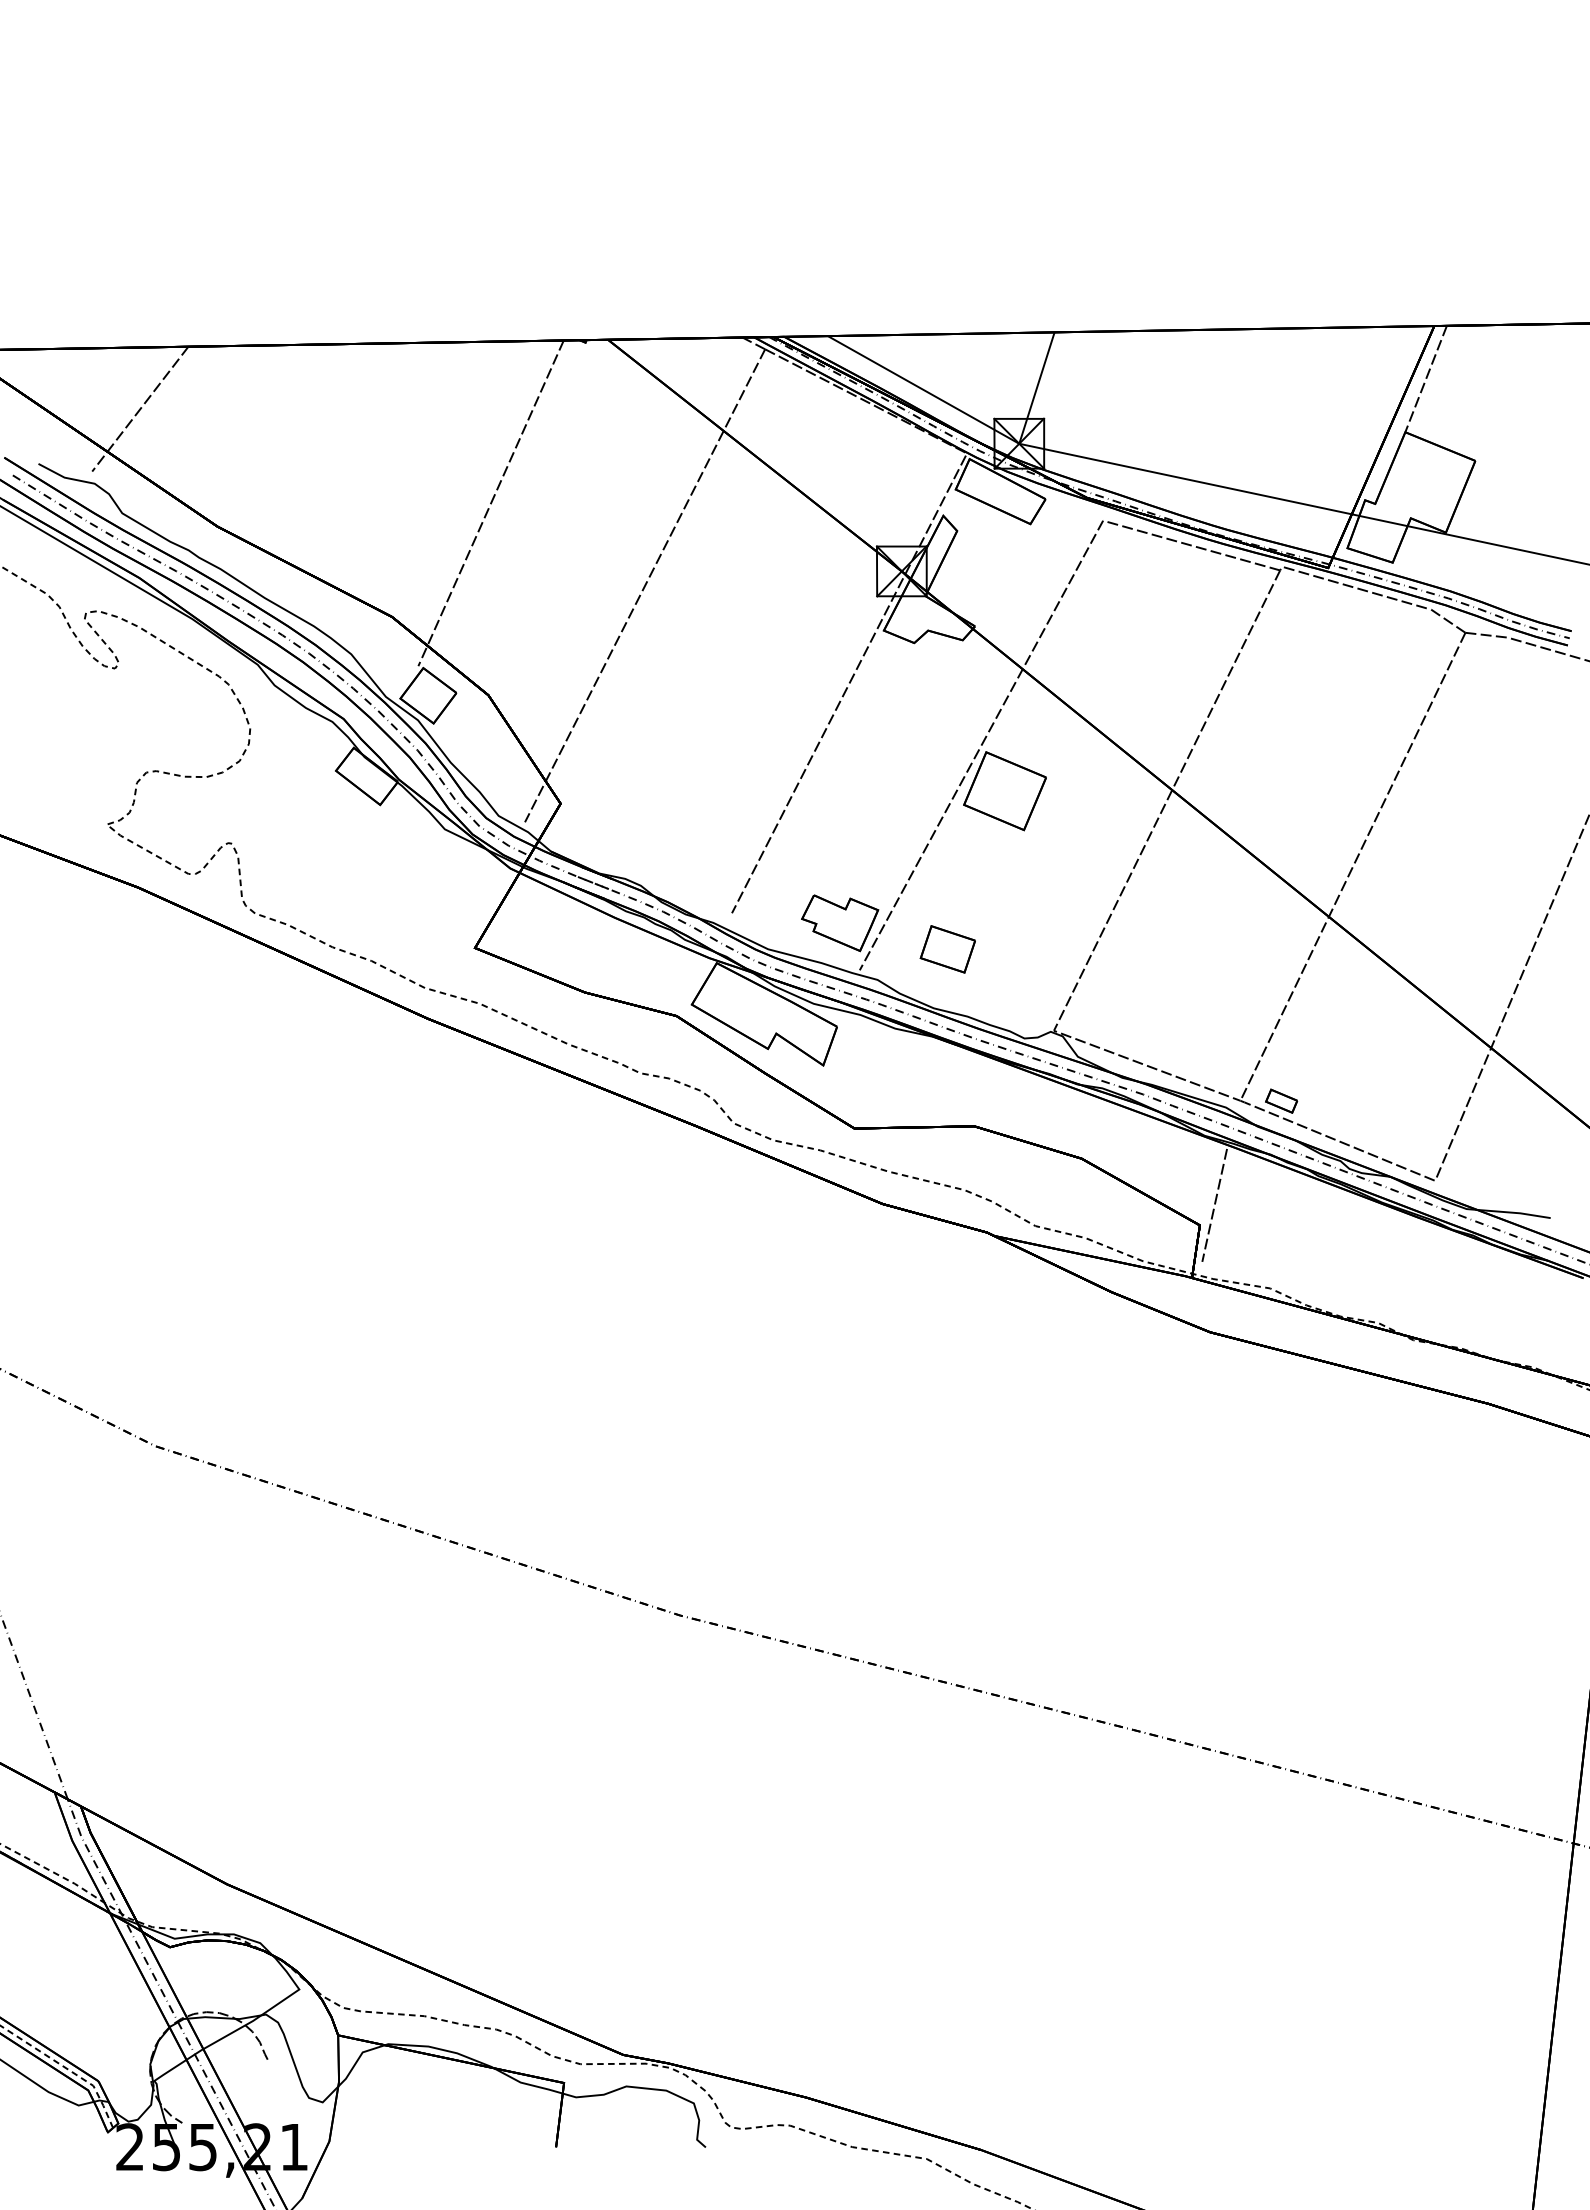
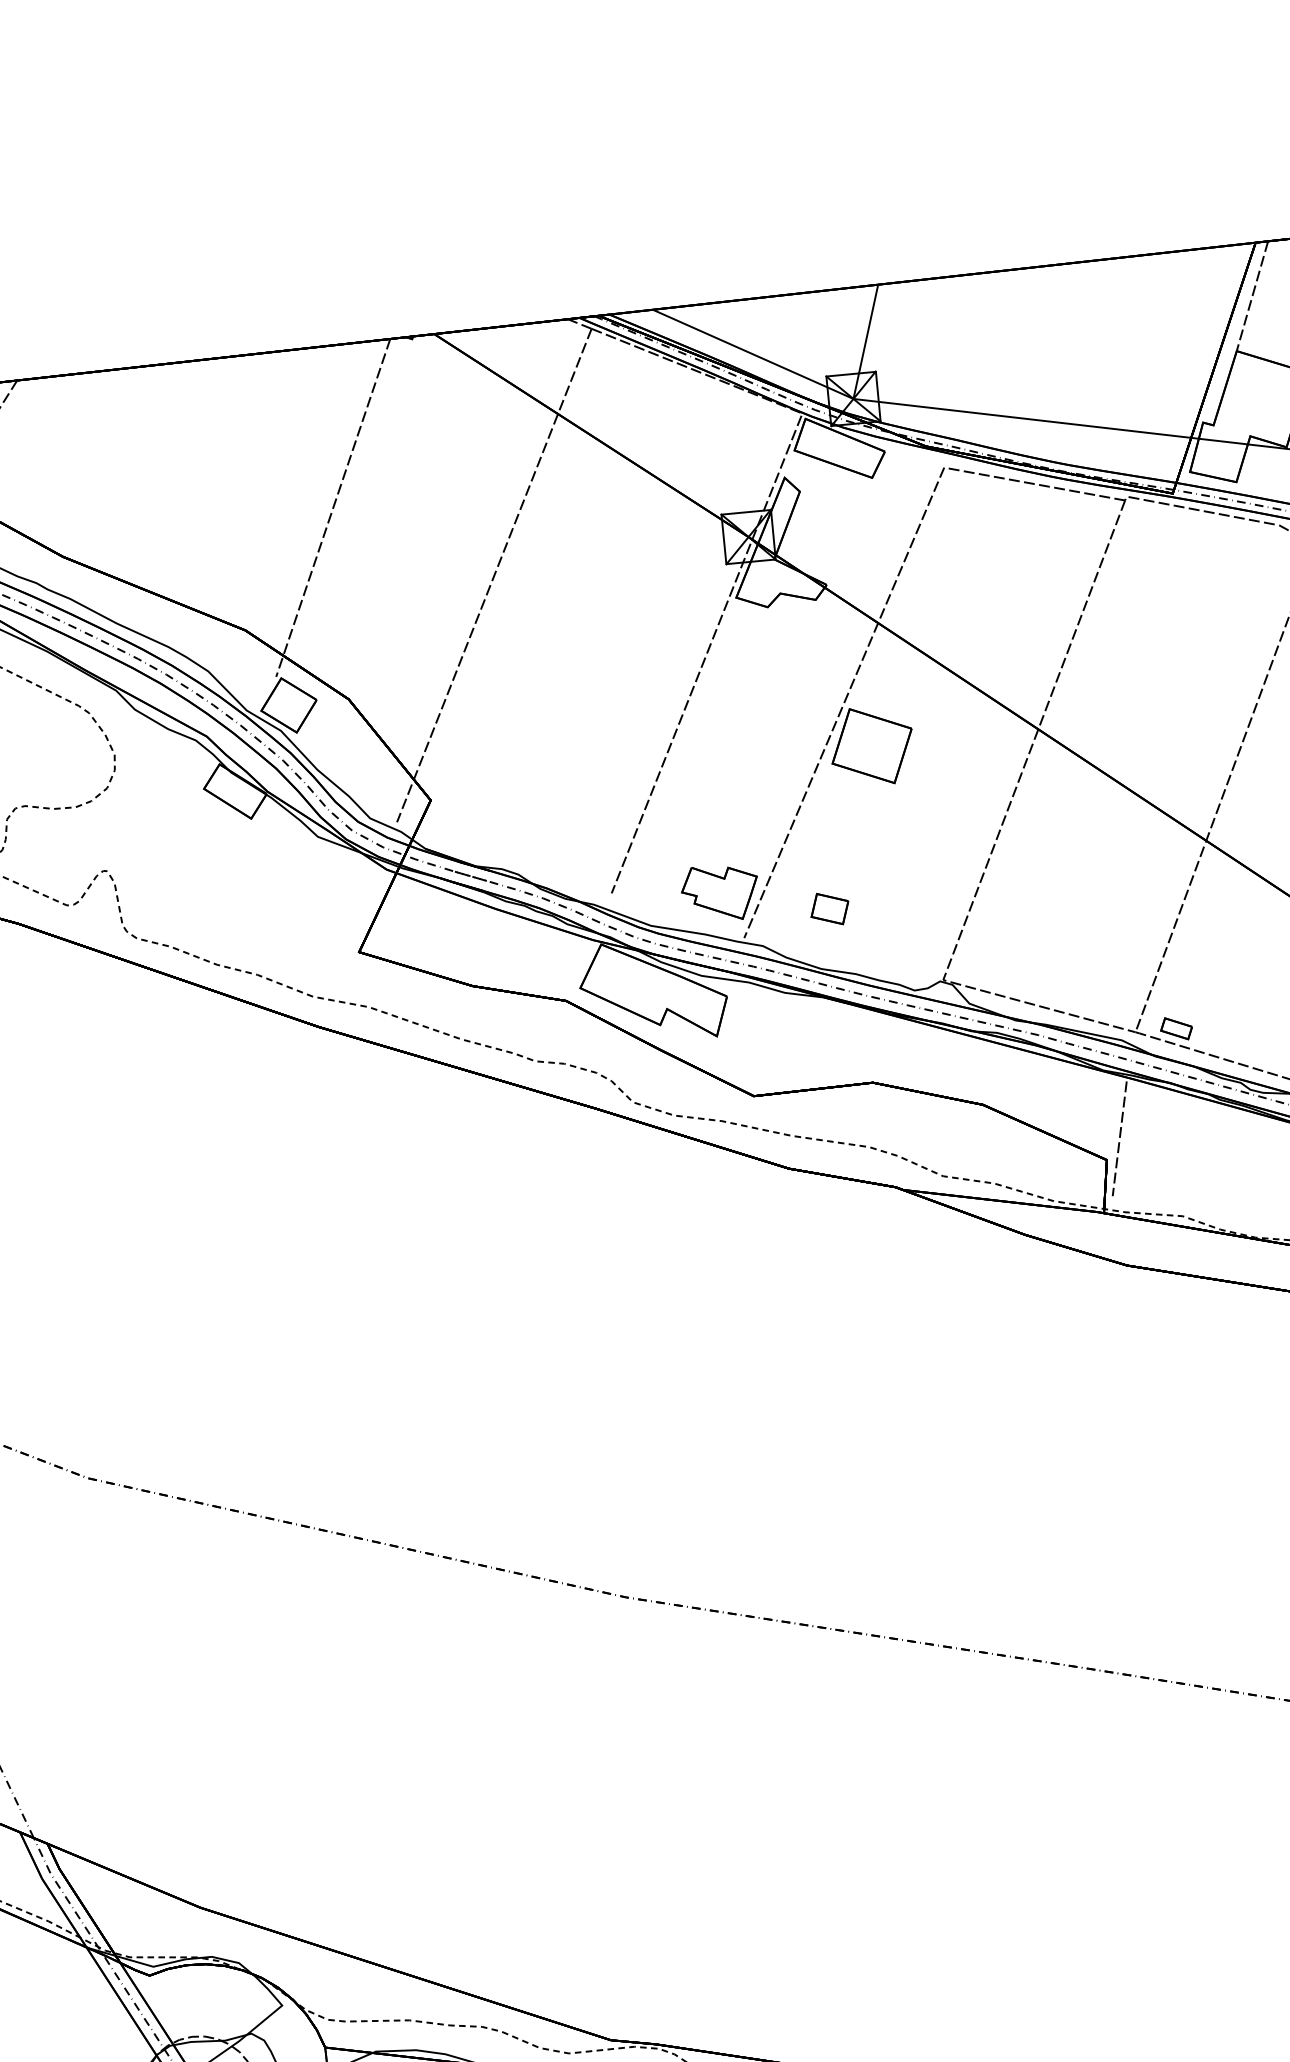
part: (947, 949) -> (829, 909), size x0.7

